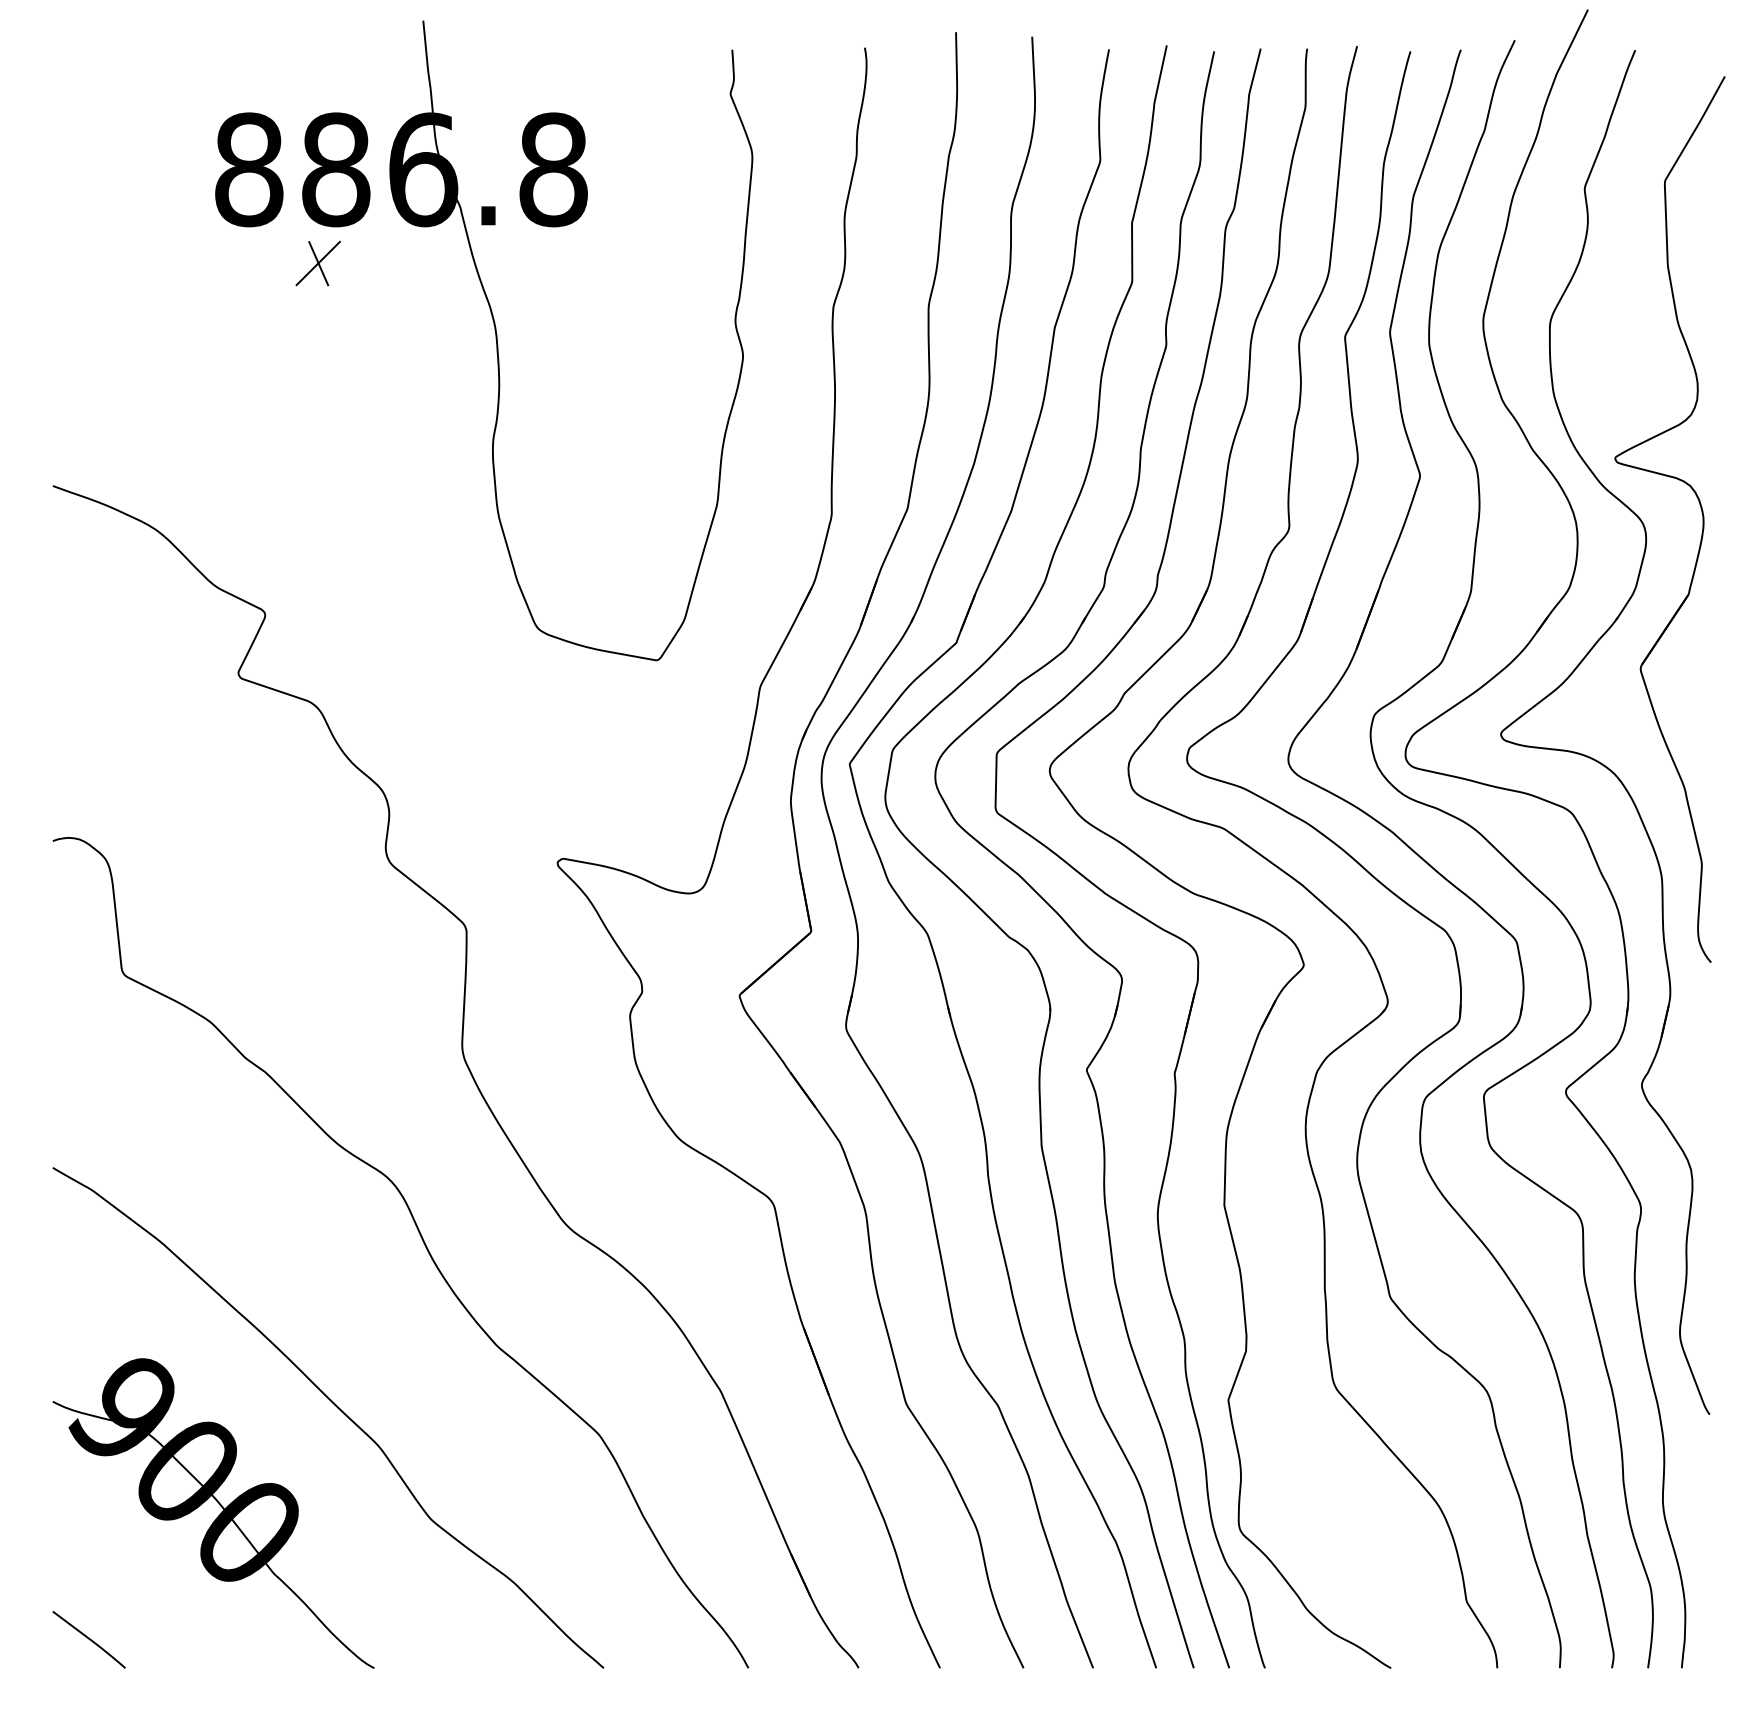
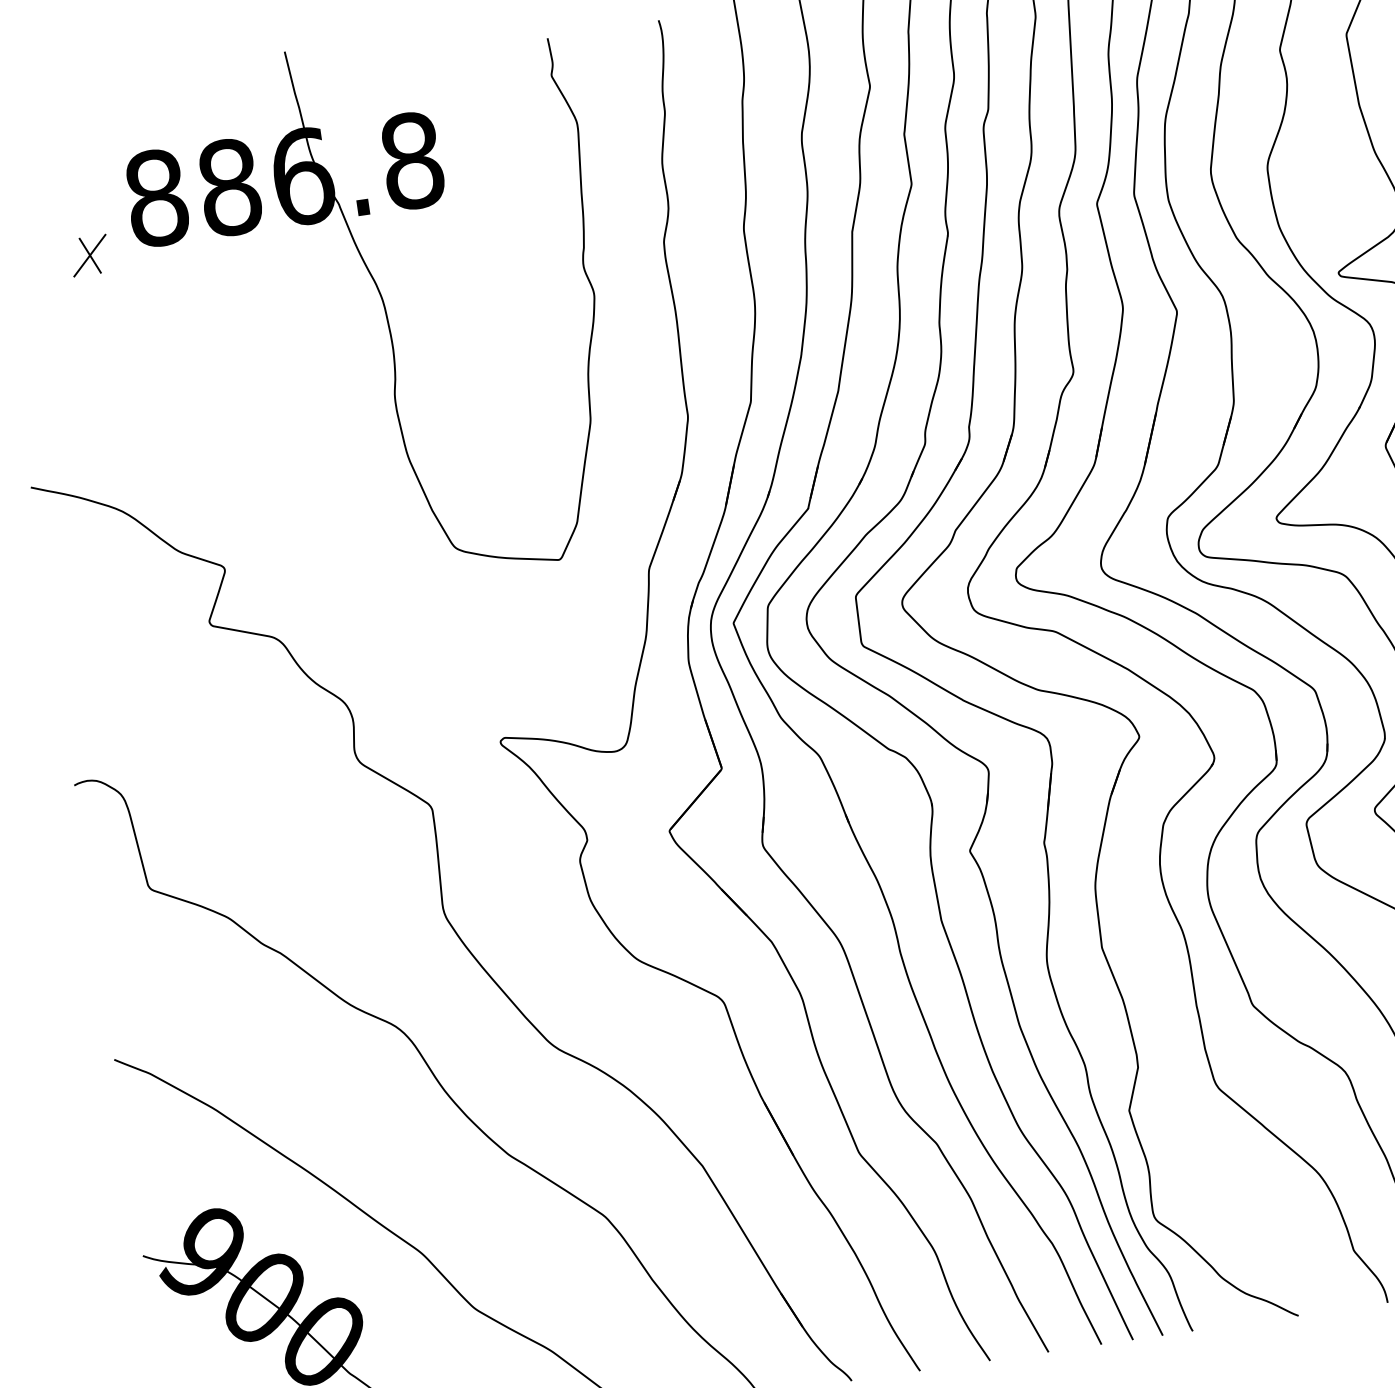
part: (317, 263) -> (89, 255), moved

